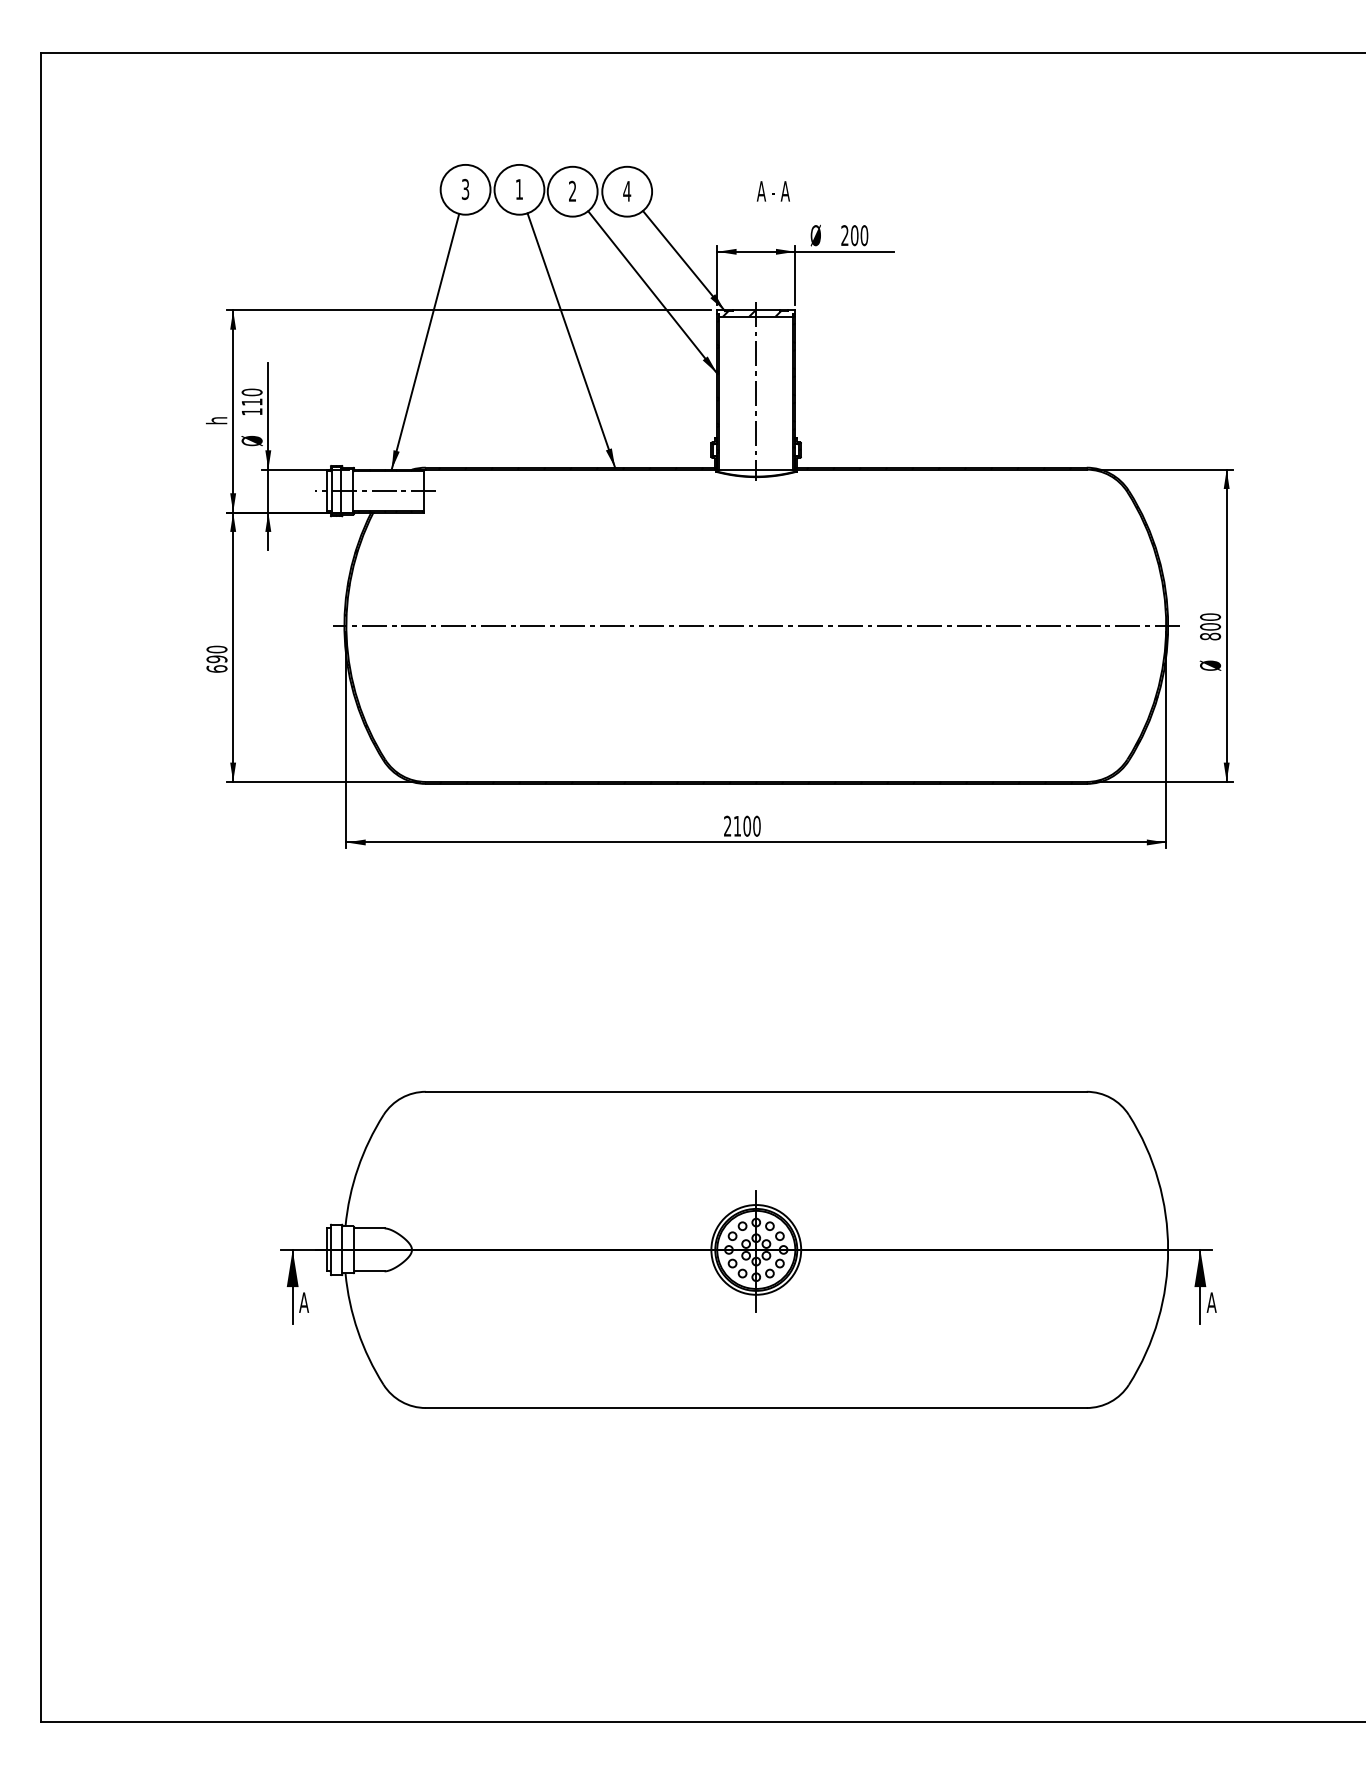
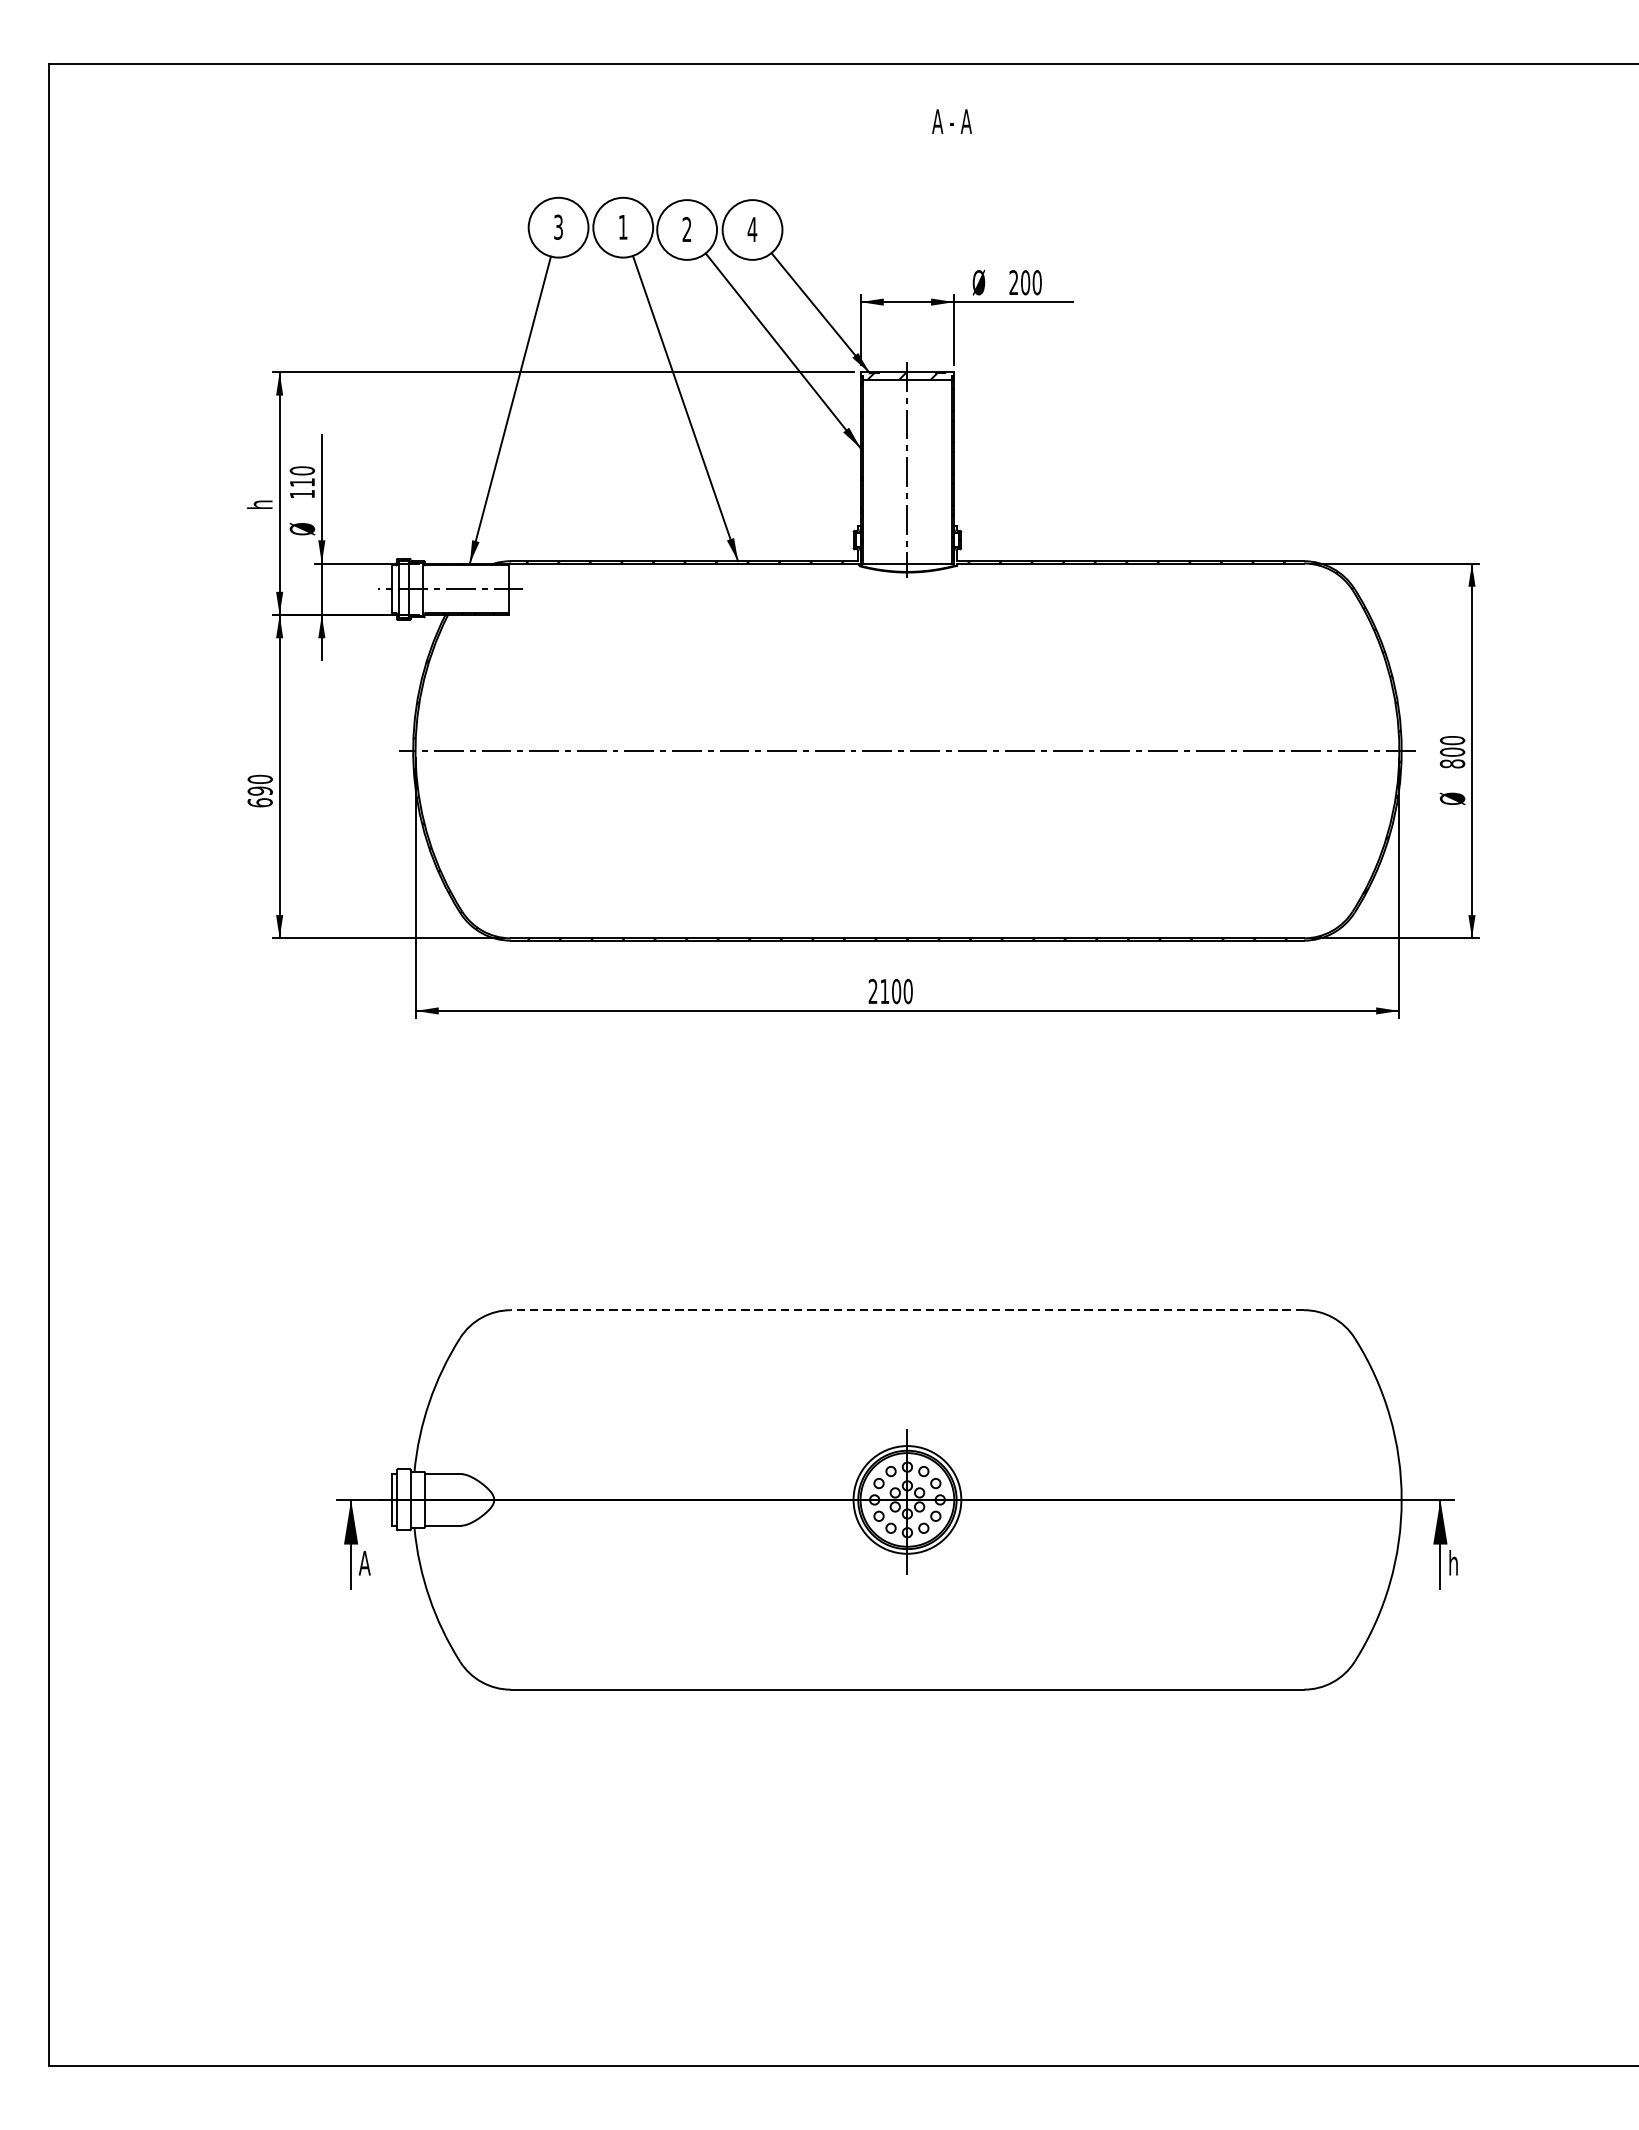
text: (772, 191) -> (950, 121), moved
line: (755, 1091) -> (906, 1309), solid -> dashed
text: (1211, 1301) -> (1453, 1561), A -> h

